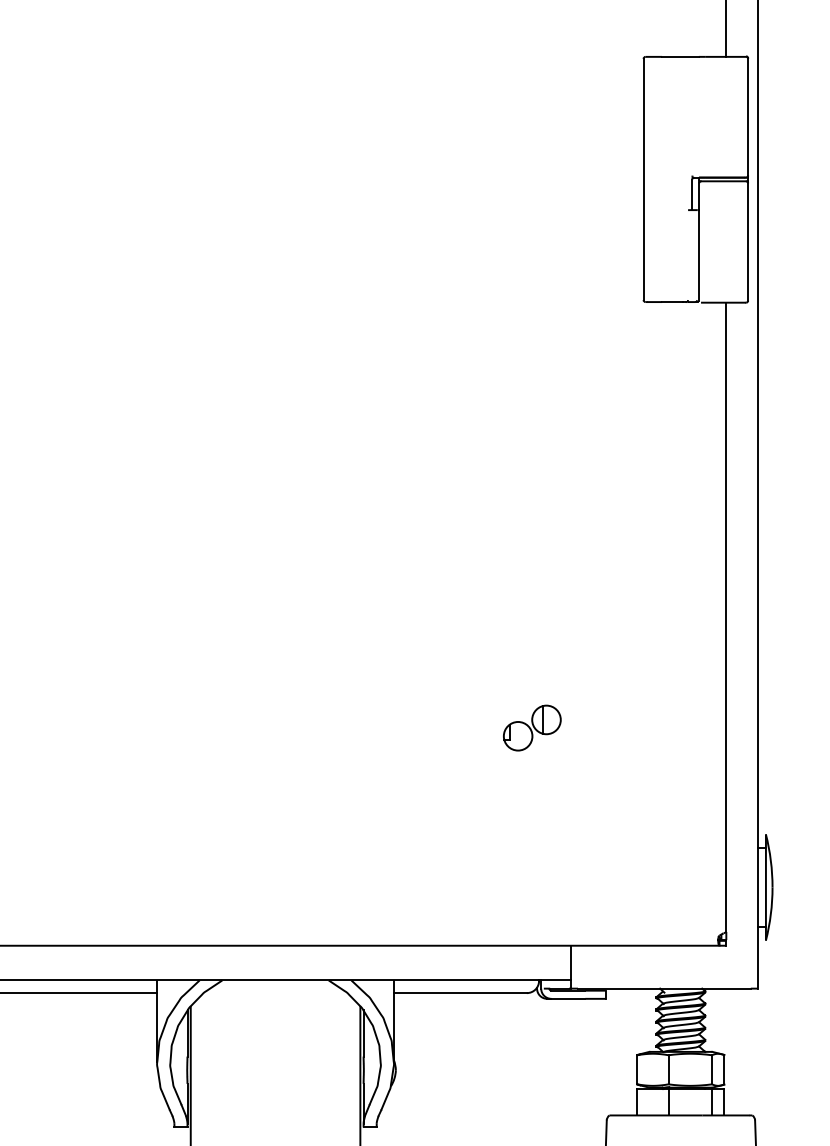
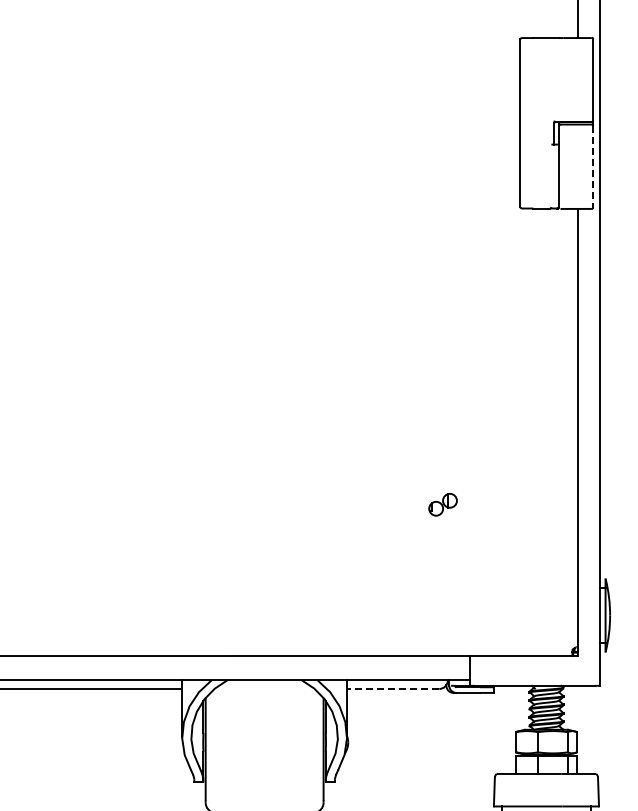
line: (748, 241) -> (593, 166), solid -> dashed
part: (531, 727) -> (442, 504), size x0.7
line: (459, 992) -> (392, 688), solid -> dashed

